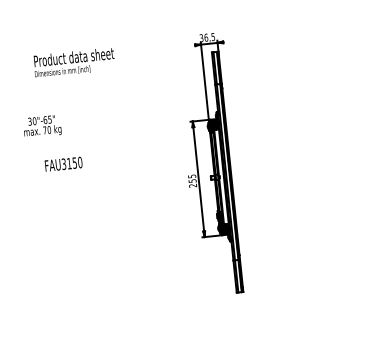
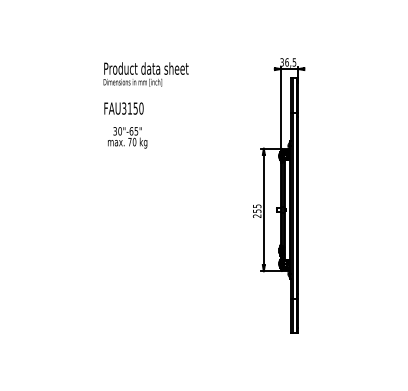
text: (42, 126) -> (127, 137), moved
text: (63, 164) -> (123, 108), moved

